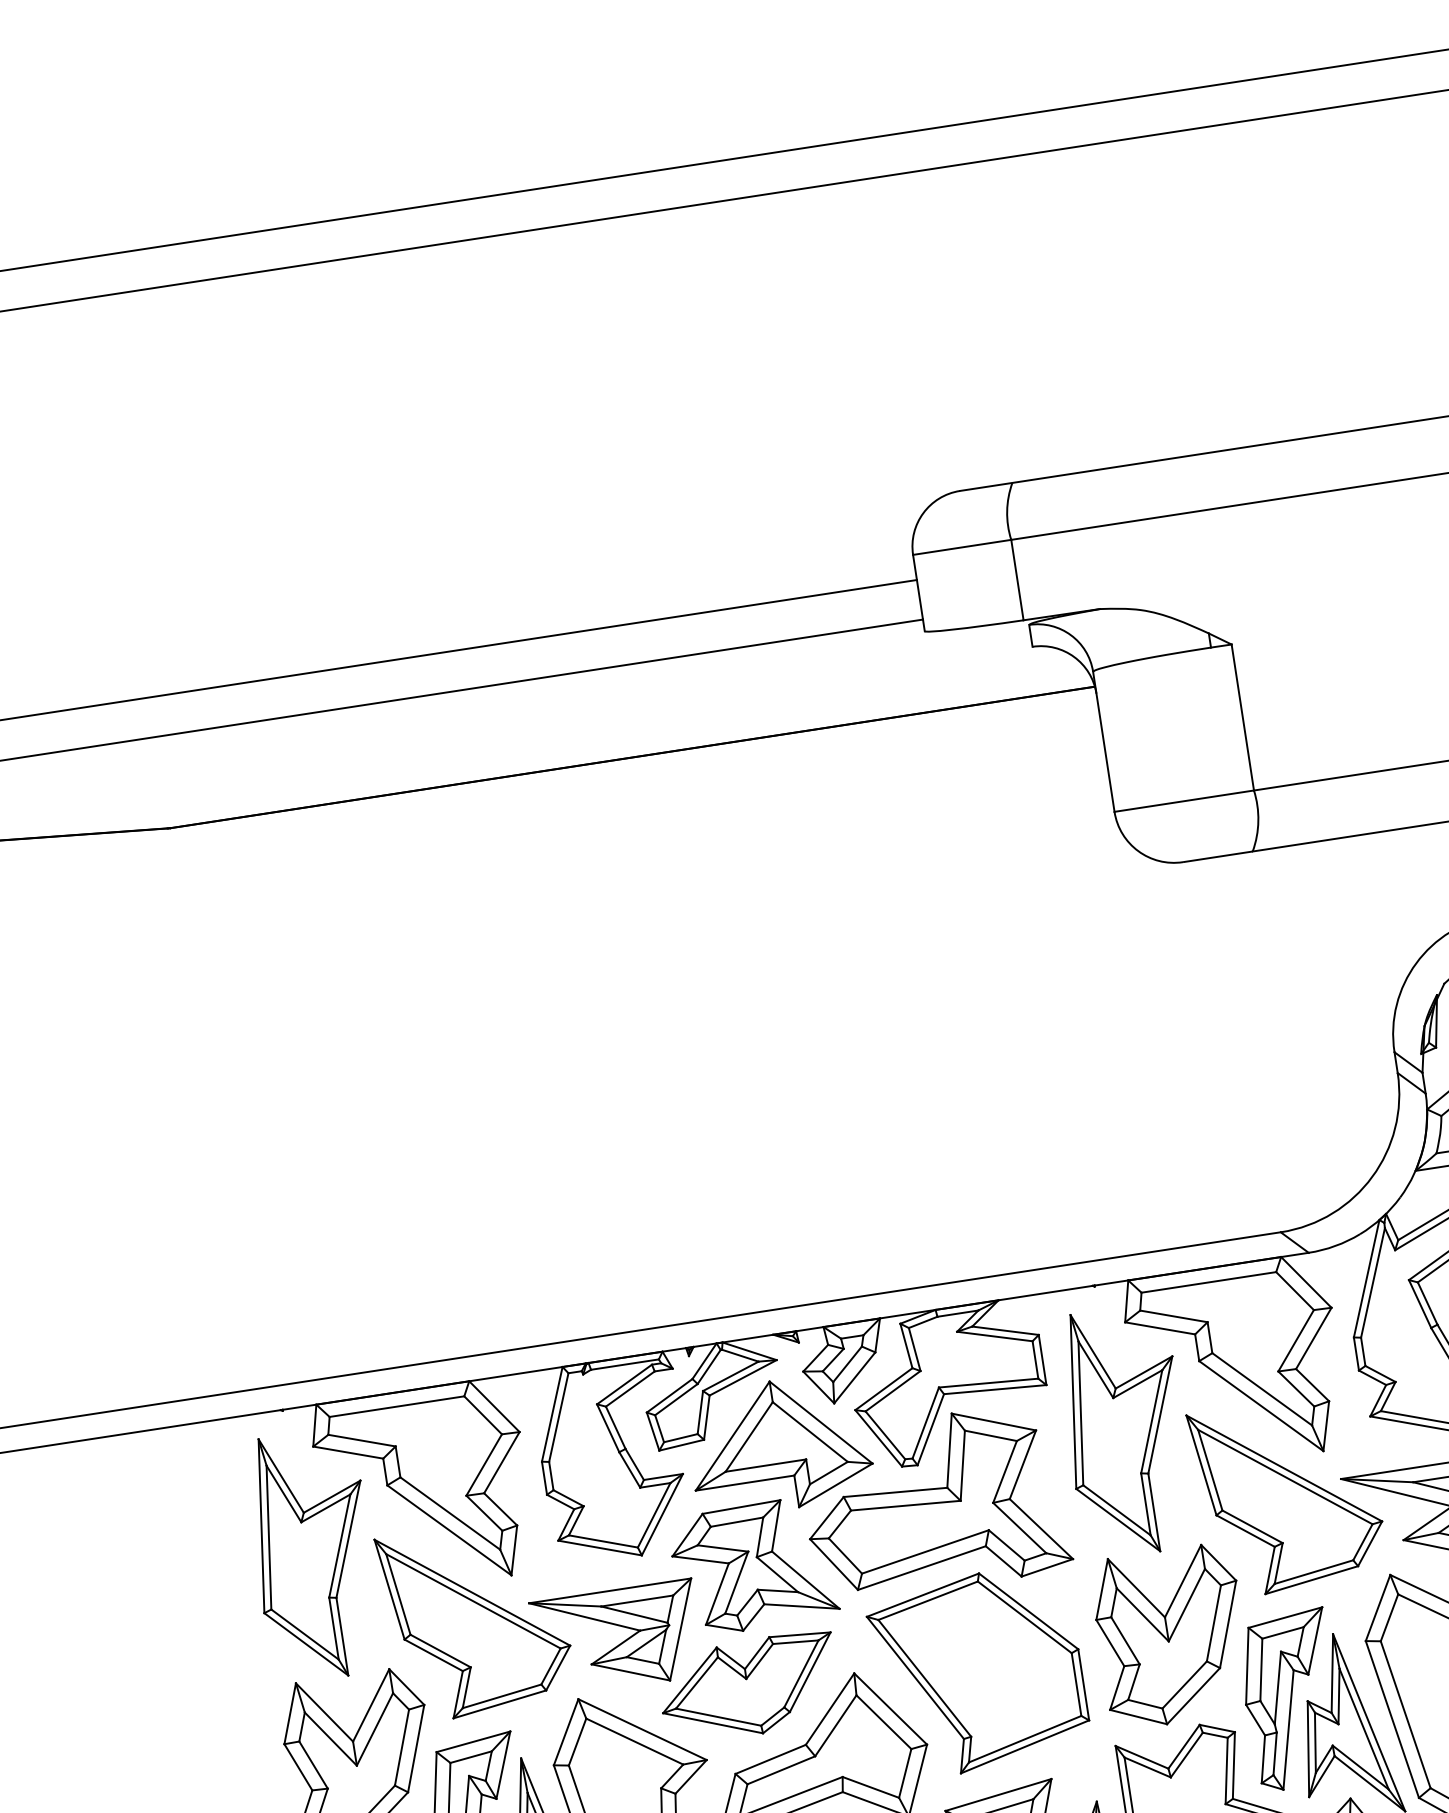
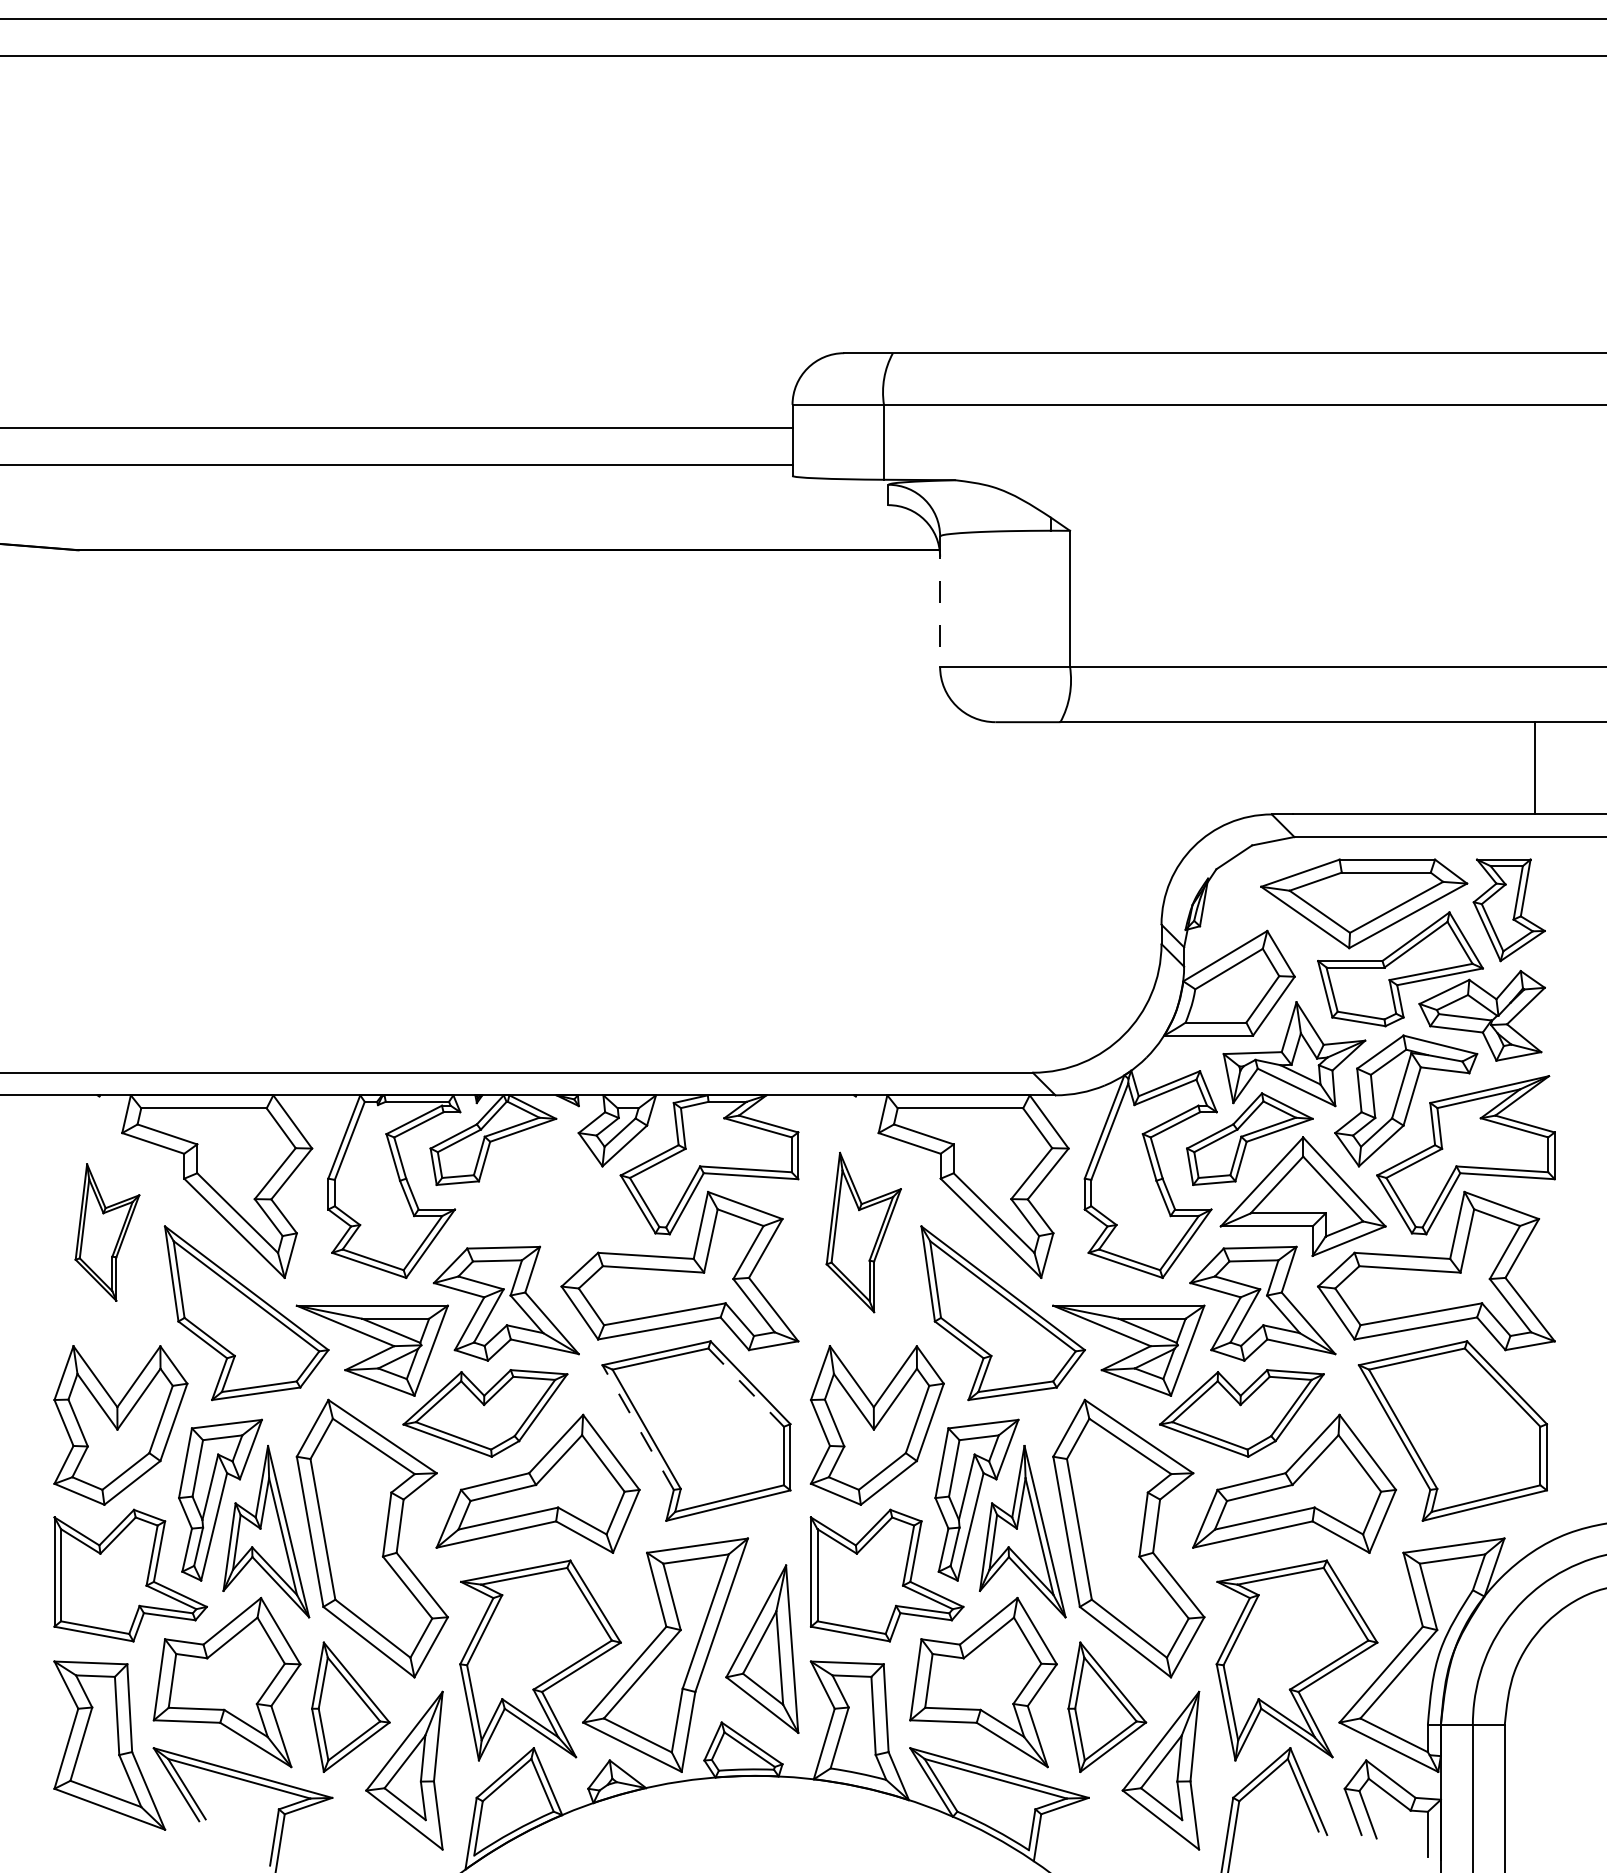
line: (1104, 742) -> (940, 602), solid -> dashed
part: (1125, 1431) -> (863, 1232), size x0.7
part: (779, 1444) -> (546, 1196), removed
part: (313, 1555) -> (107, 1232), size x0.6
line: (1025, 1618) -> (746, 1388), solid -> dashed
line: (915, 1677) -> (638, 1427), solid -> dashed

